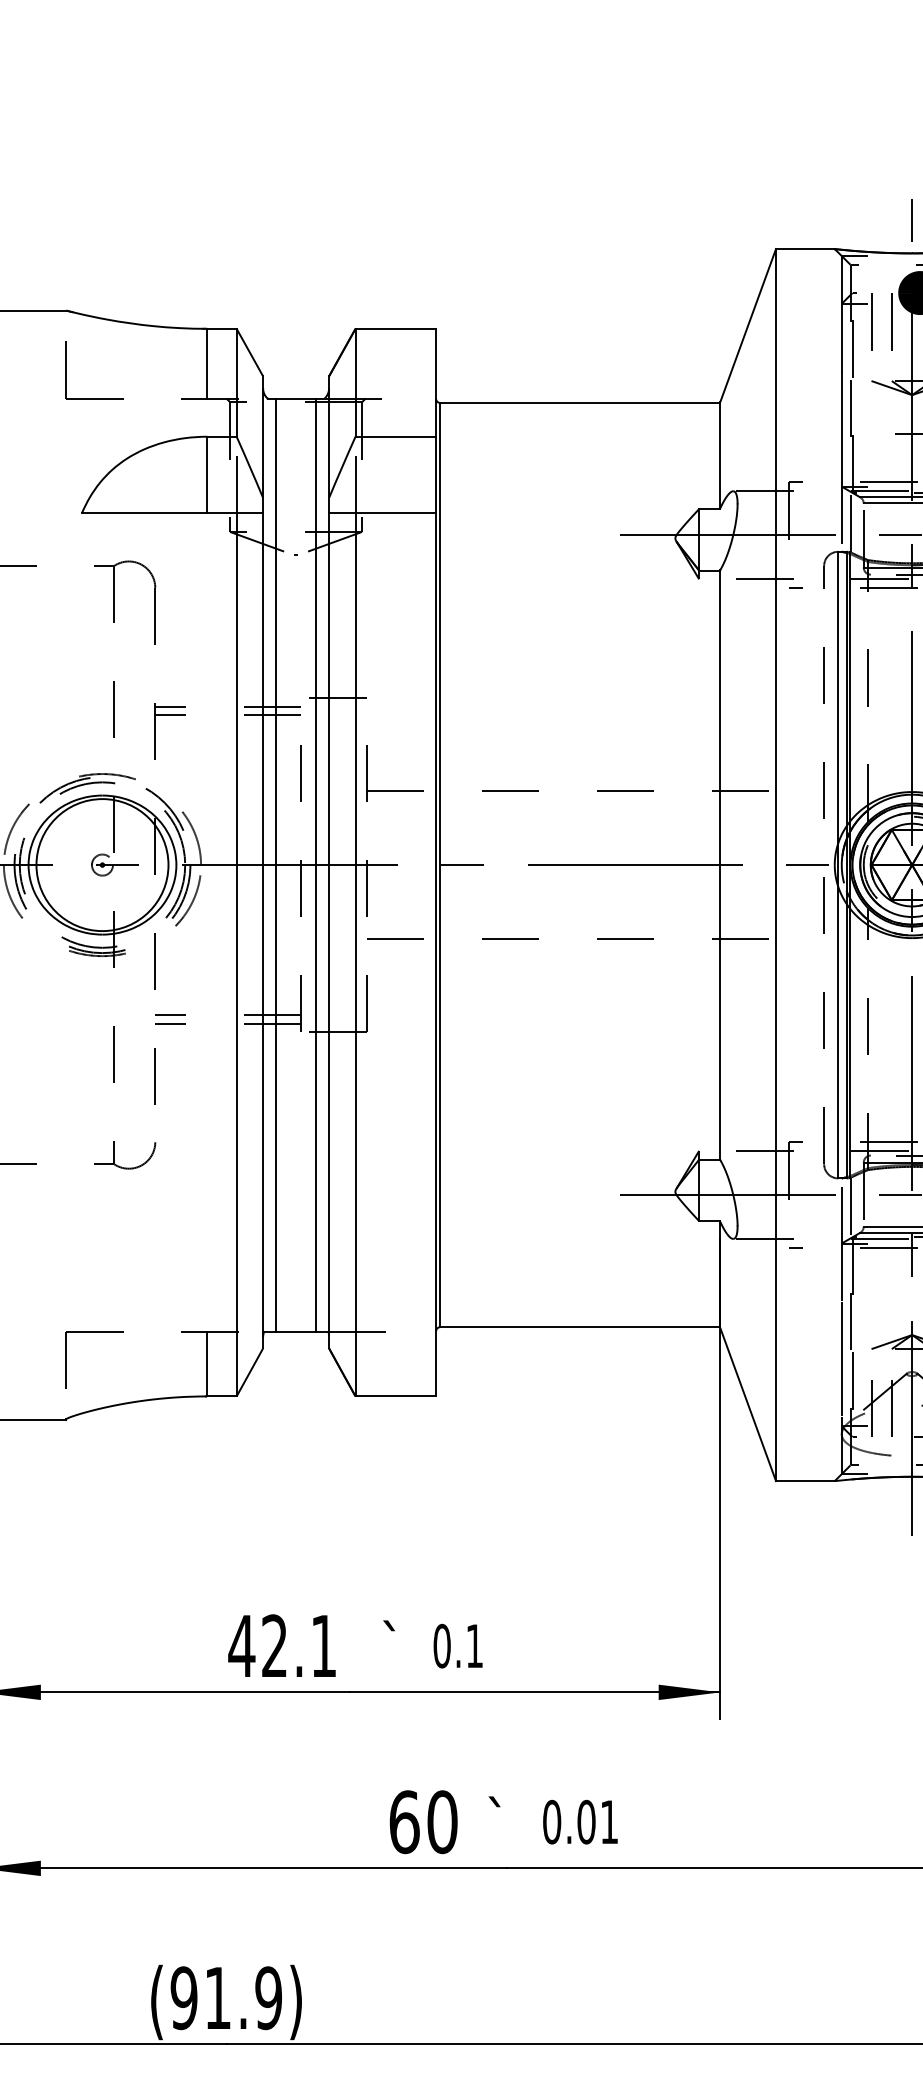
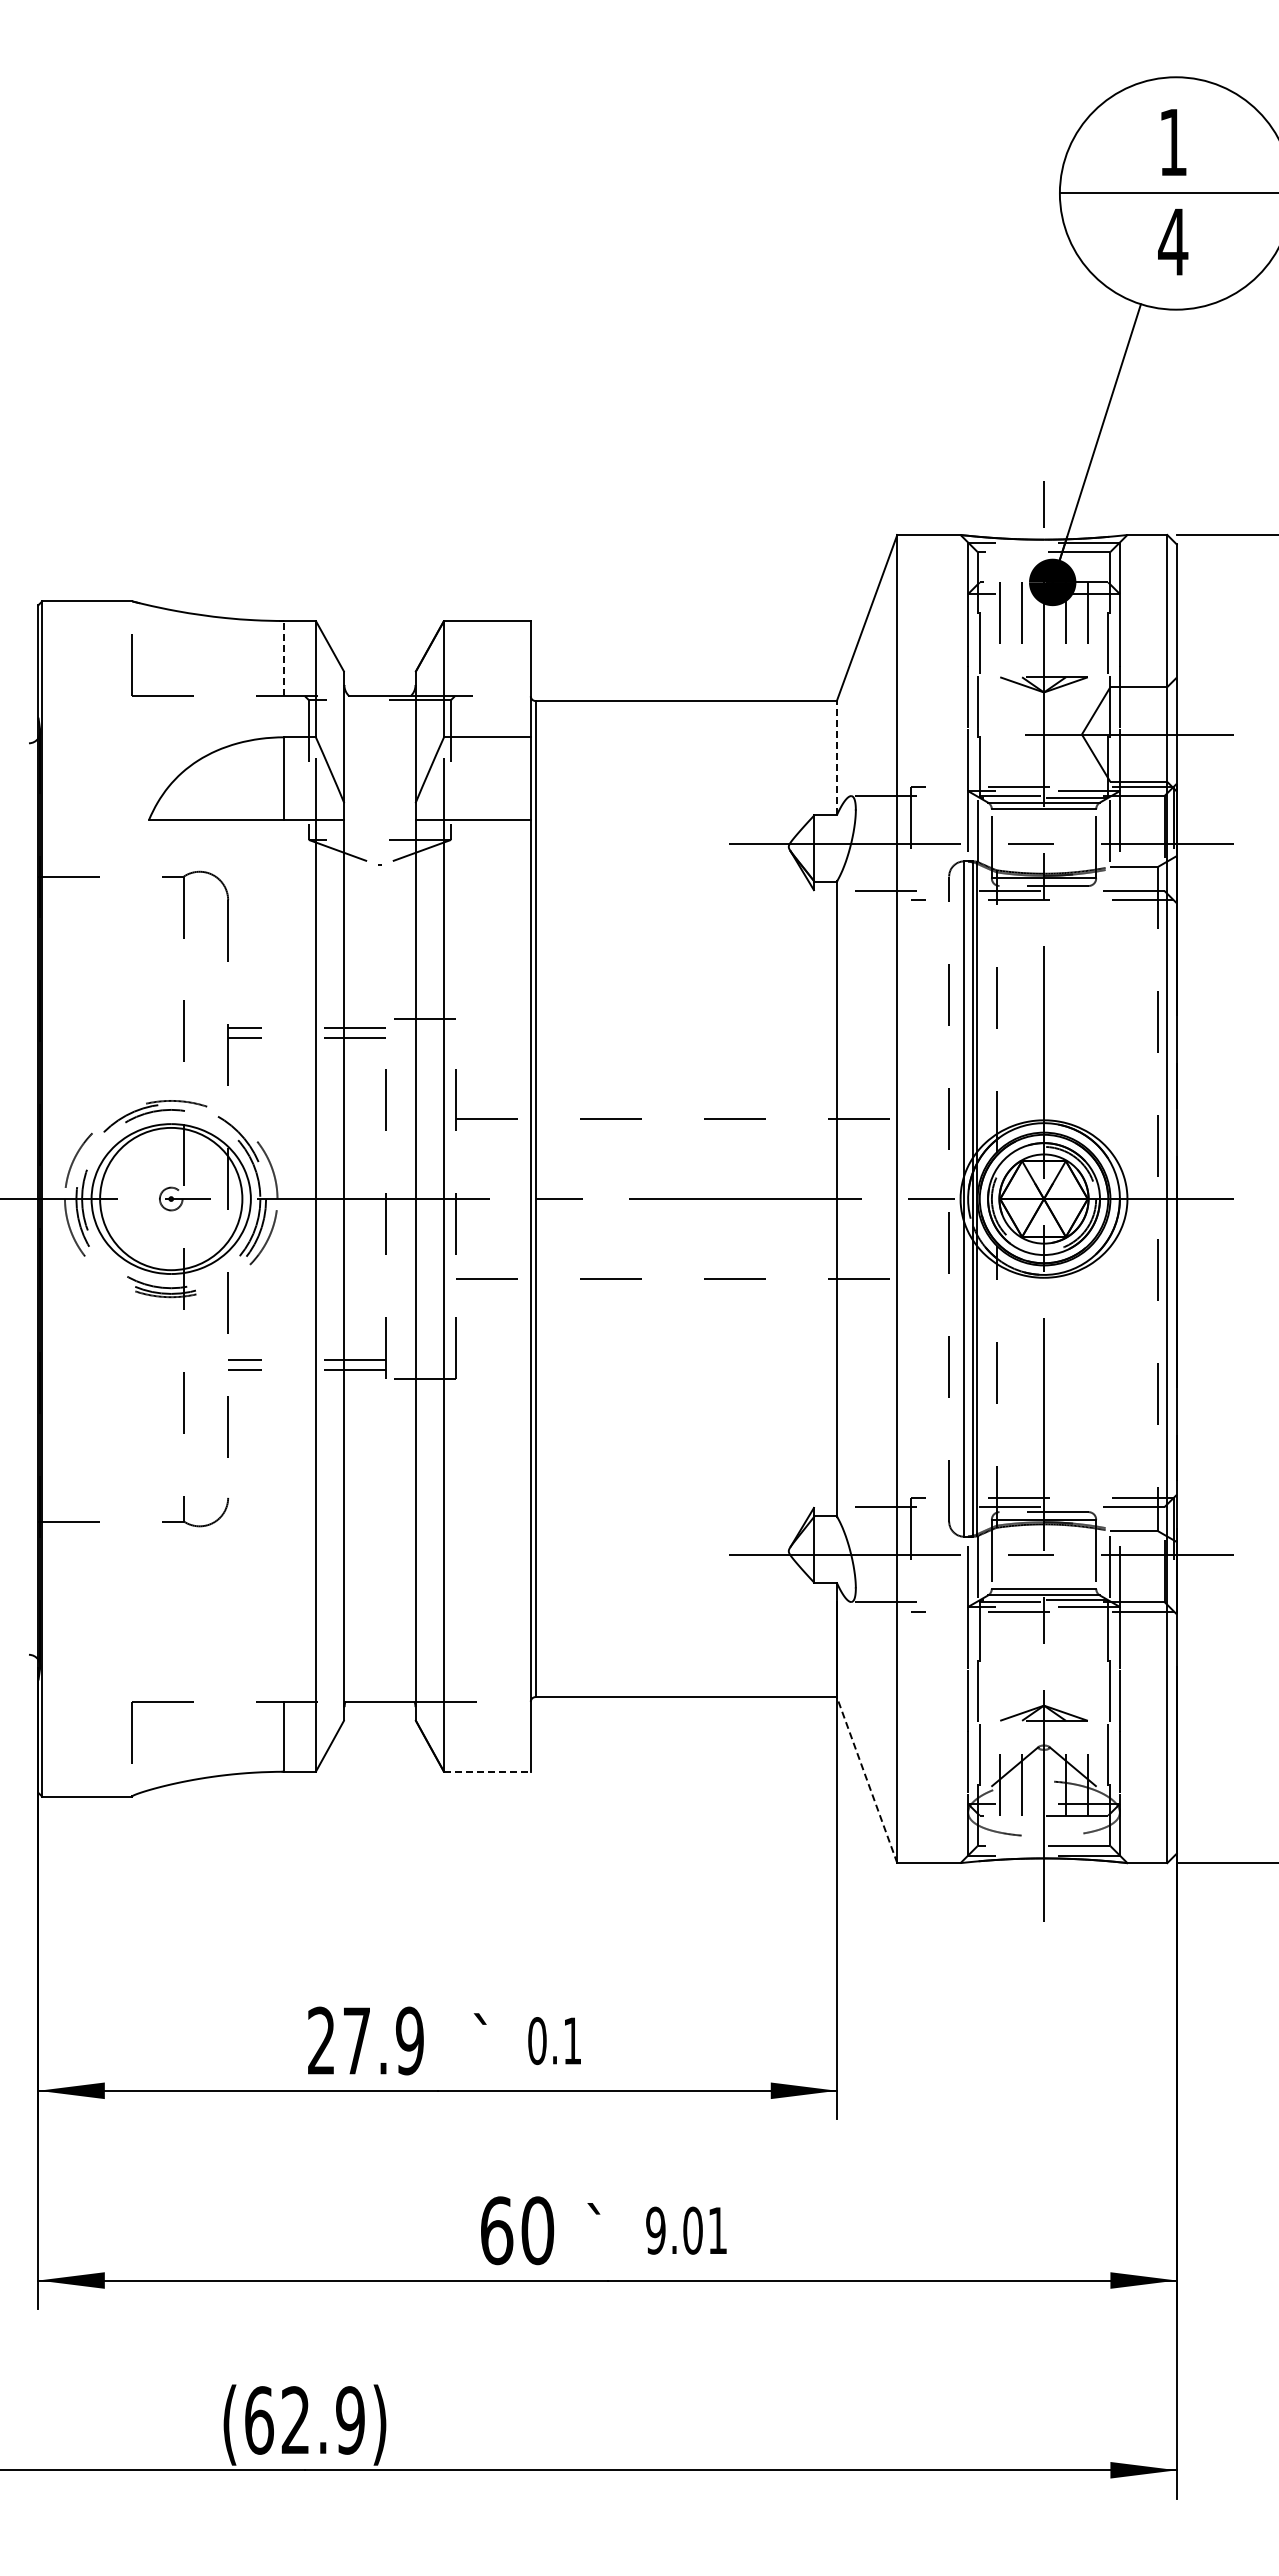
line: (207, 363) -> (284, 658), solid -> dashed
line: (720, 455) -> (837, 757), solid -> dashed
line: (276, 864) -> (358, 1198), removed
line: (316, 864) -> (401, 1198), removed
line: (395, 1396) -> (487, 1771), solid -> dashed
line: (748, 1404) -> (867, 1780), solid -> dashed
text: (281, 1645) -> (364, 2040), 42.1 -> 27.9
text: (551, 1821) -> (655, 2230), 0.01 -> 9.01
text: (200, 1998) -> (276, 2420), (91.9) -> (62.9)

